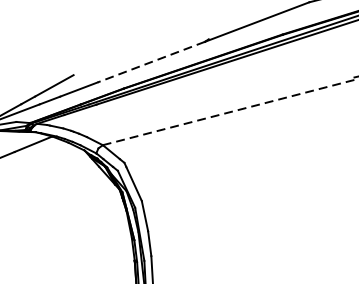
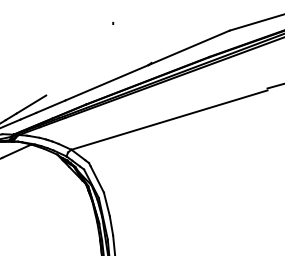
line: (150, 62) -> (106, 83), dashed -> solid
line: (228, 113) -> (169, 120), dashed -> solid

